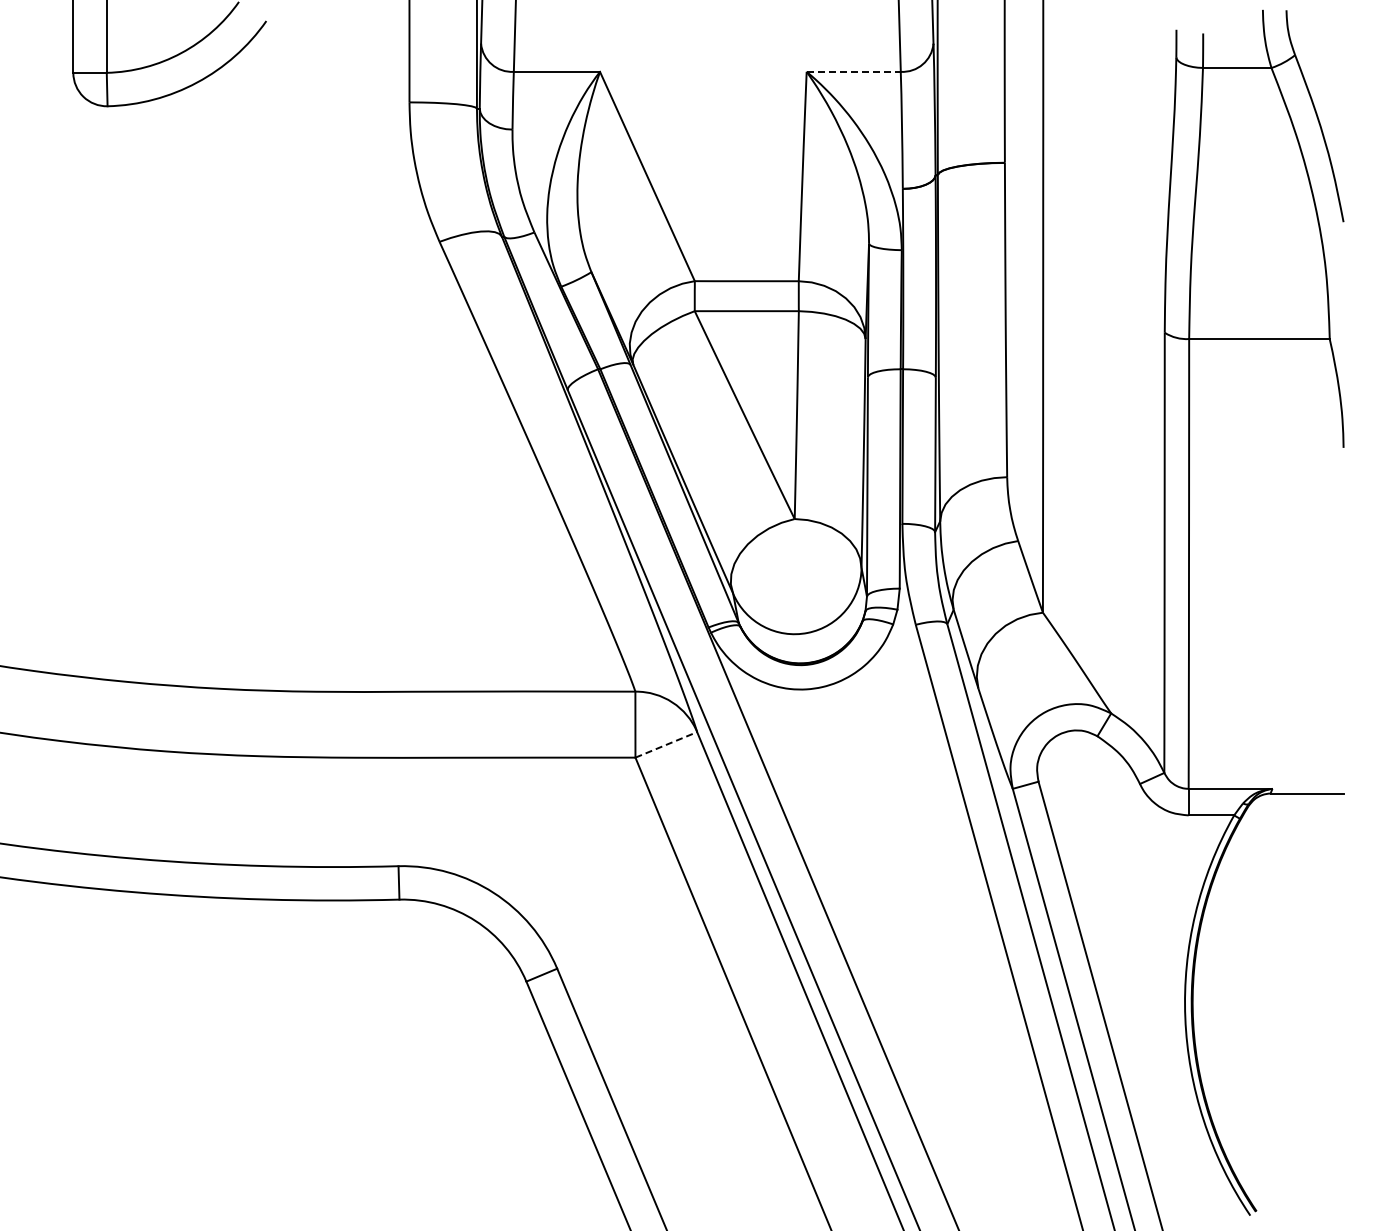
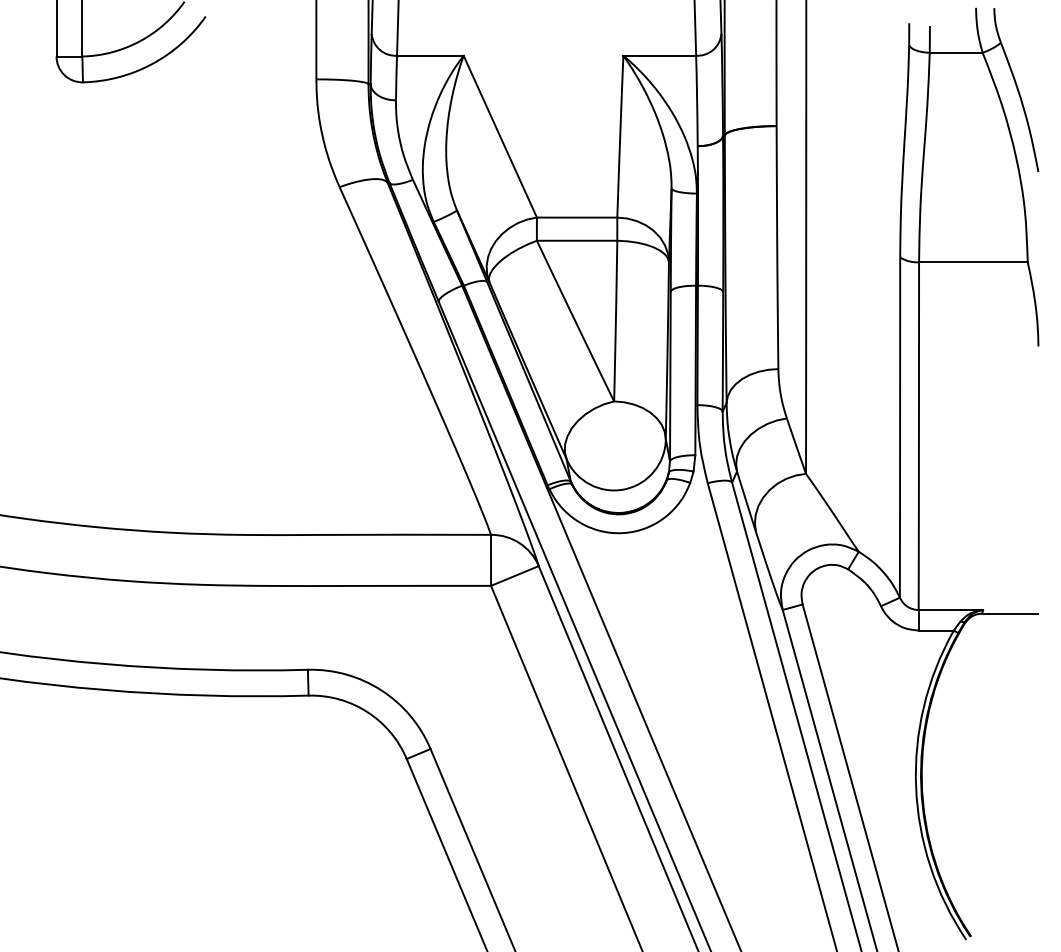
line: (854, 71) -> (660, 55), dashed -> solid
line: (666, 744) -> (515, 575), dashed -> solid

